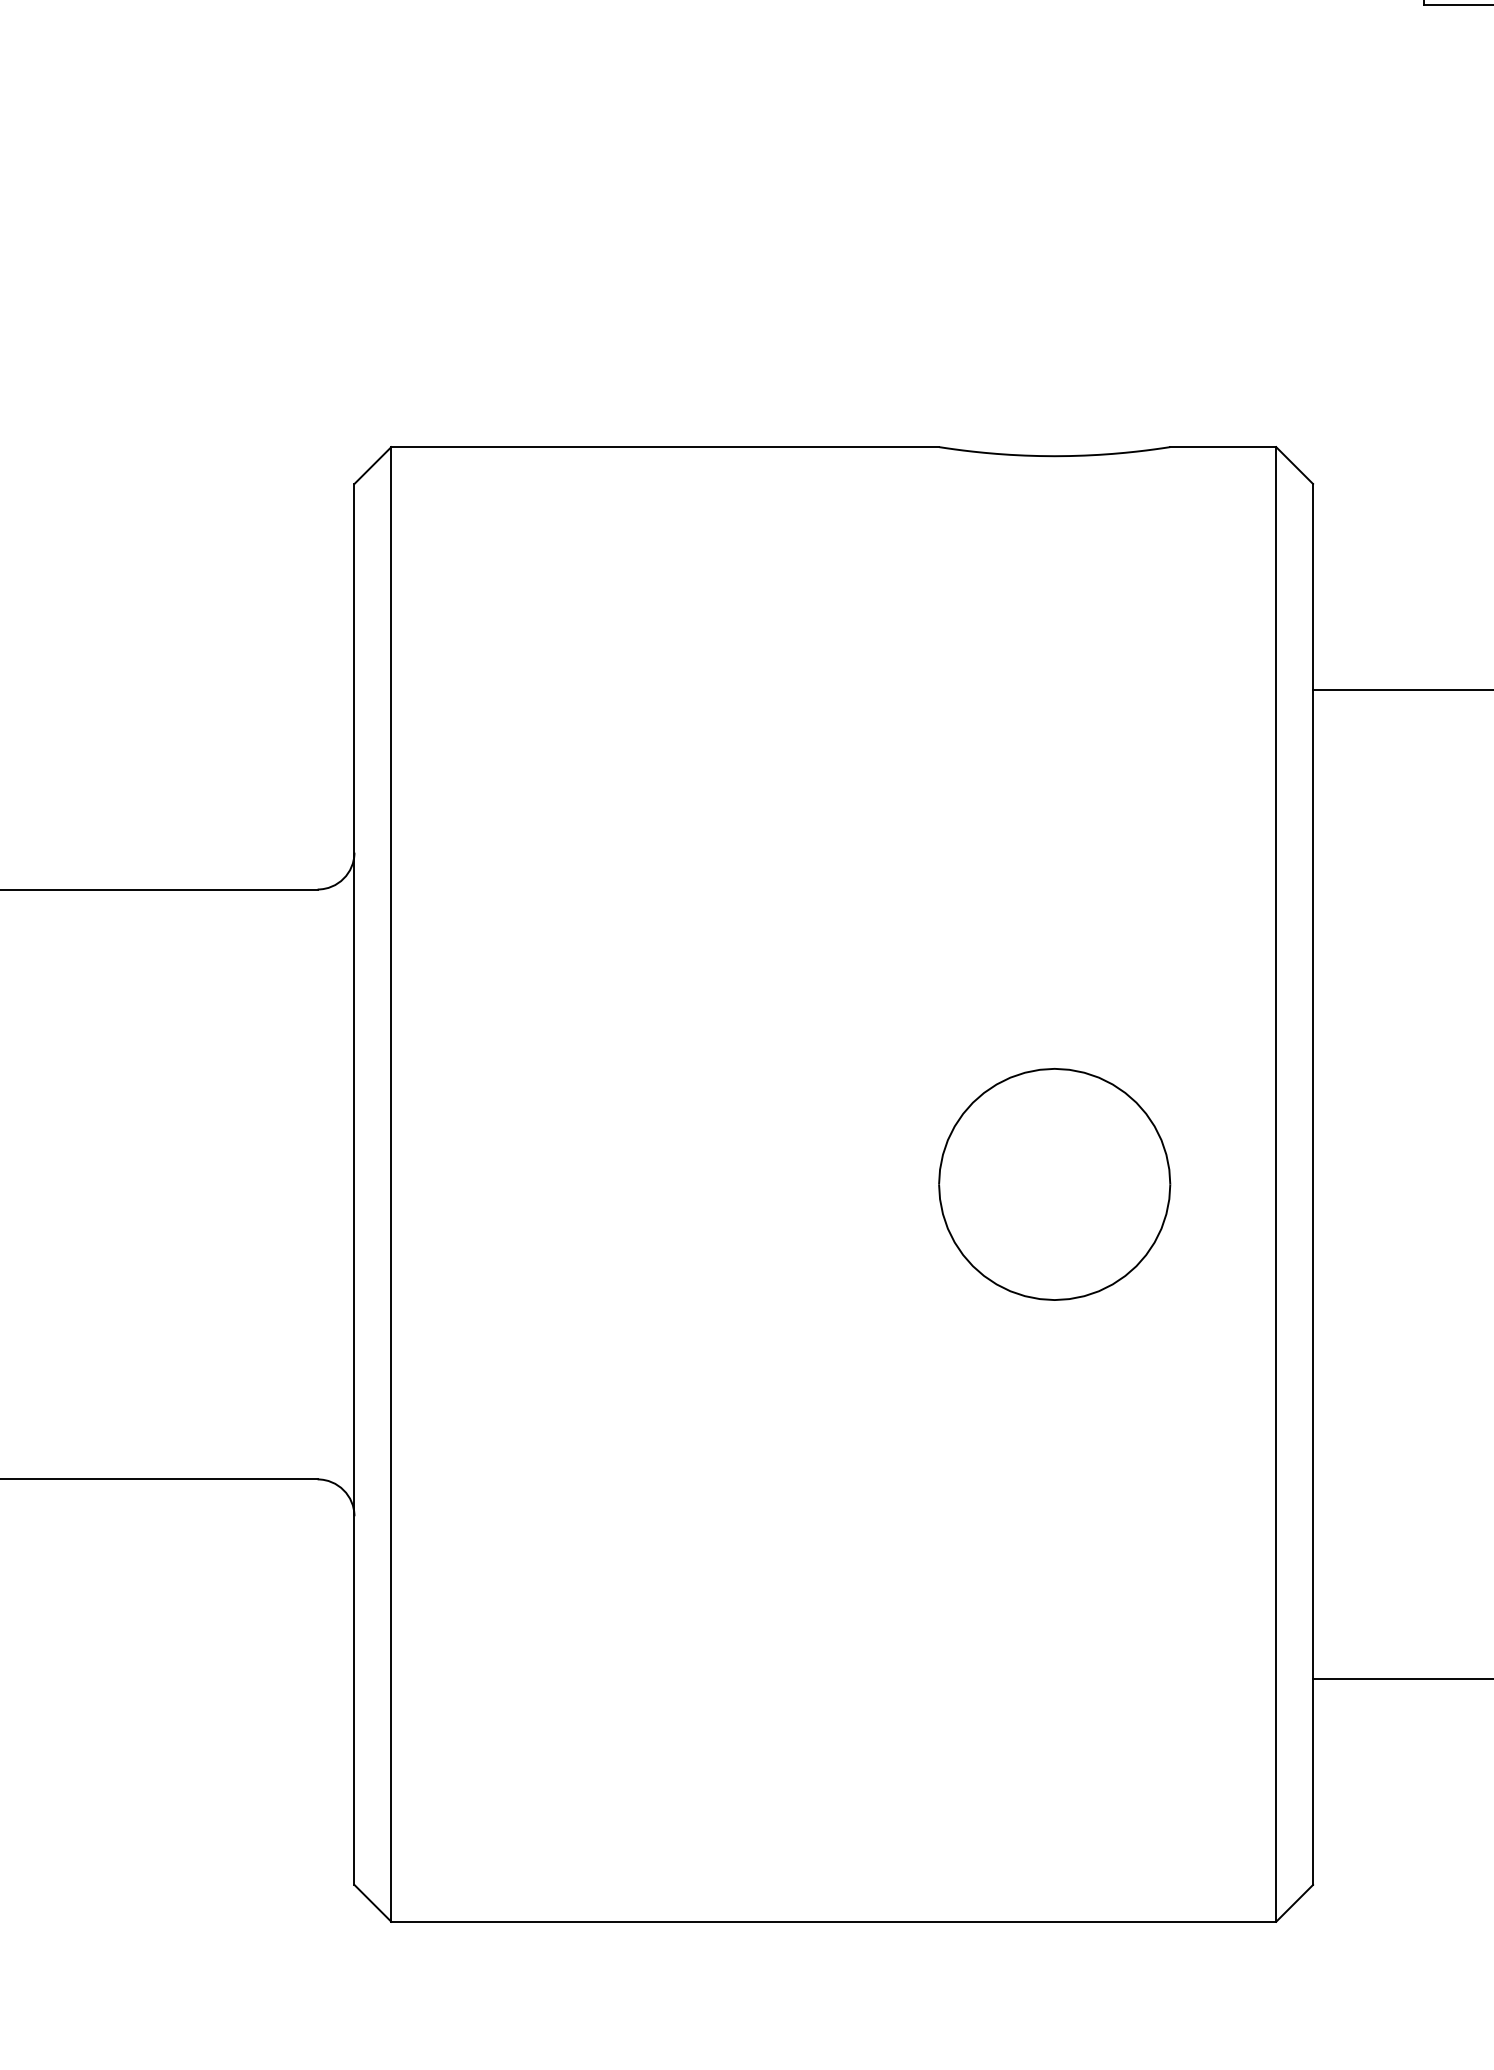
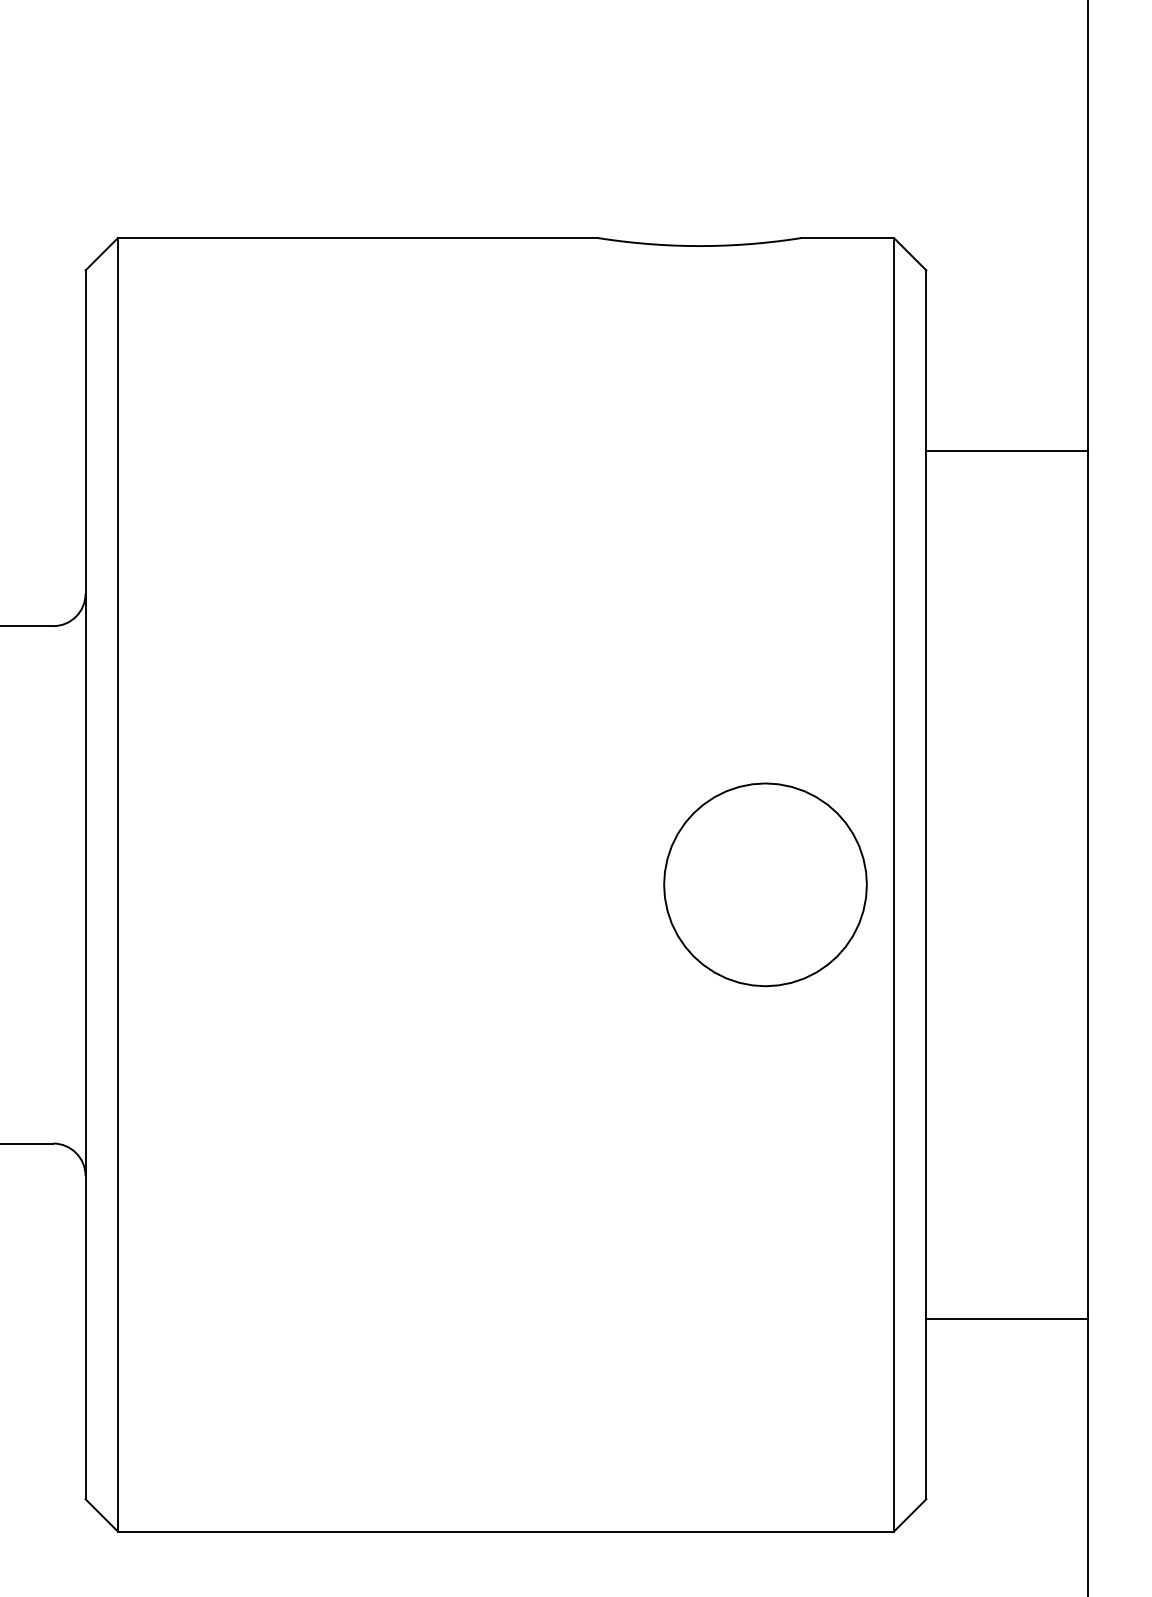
part: (1054, 1184) -> (765, 884), moved

